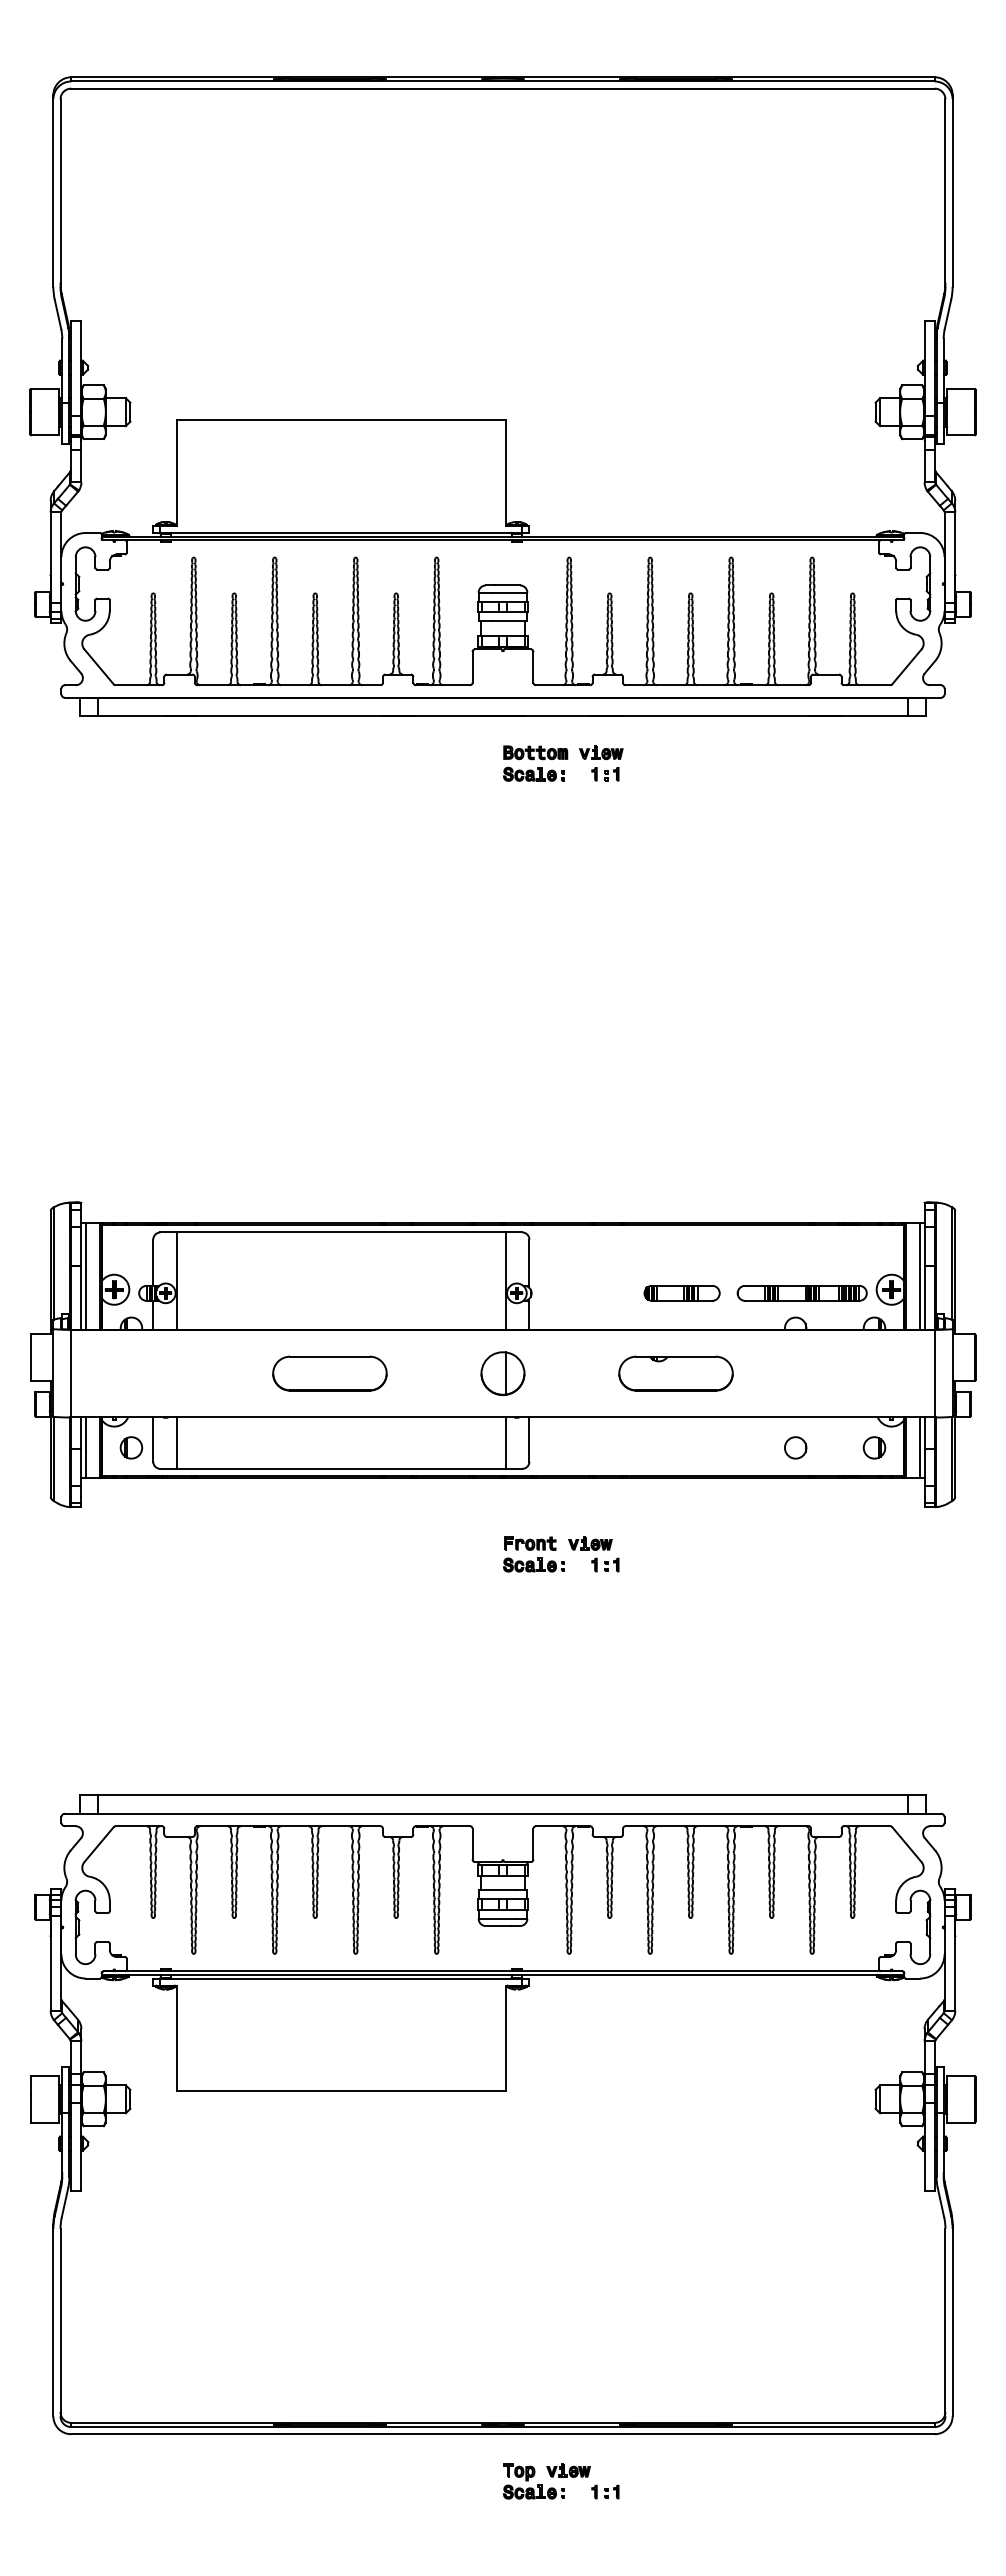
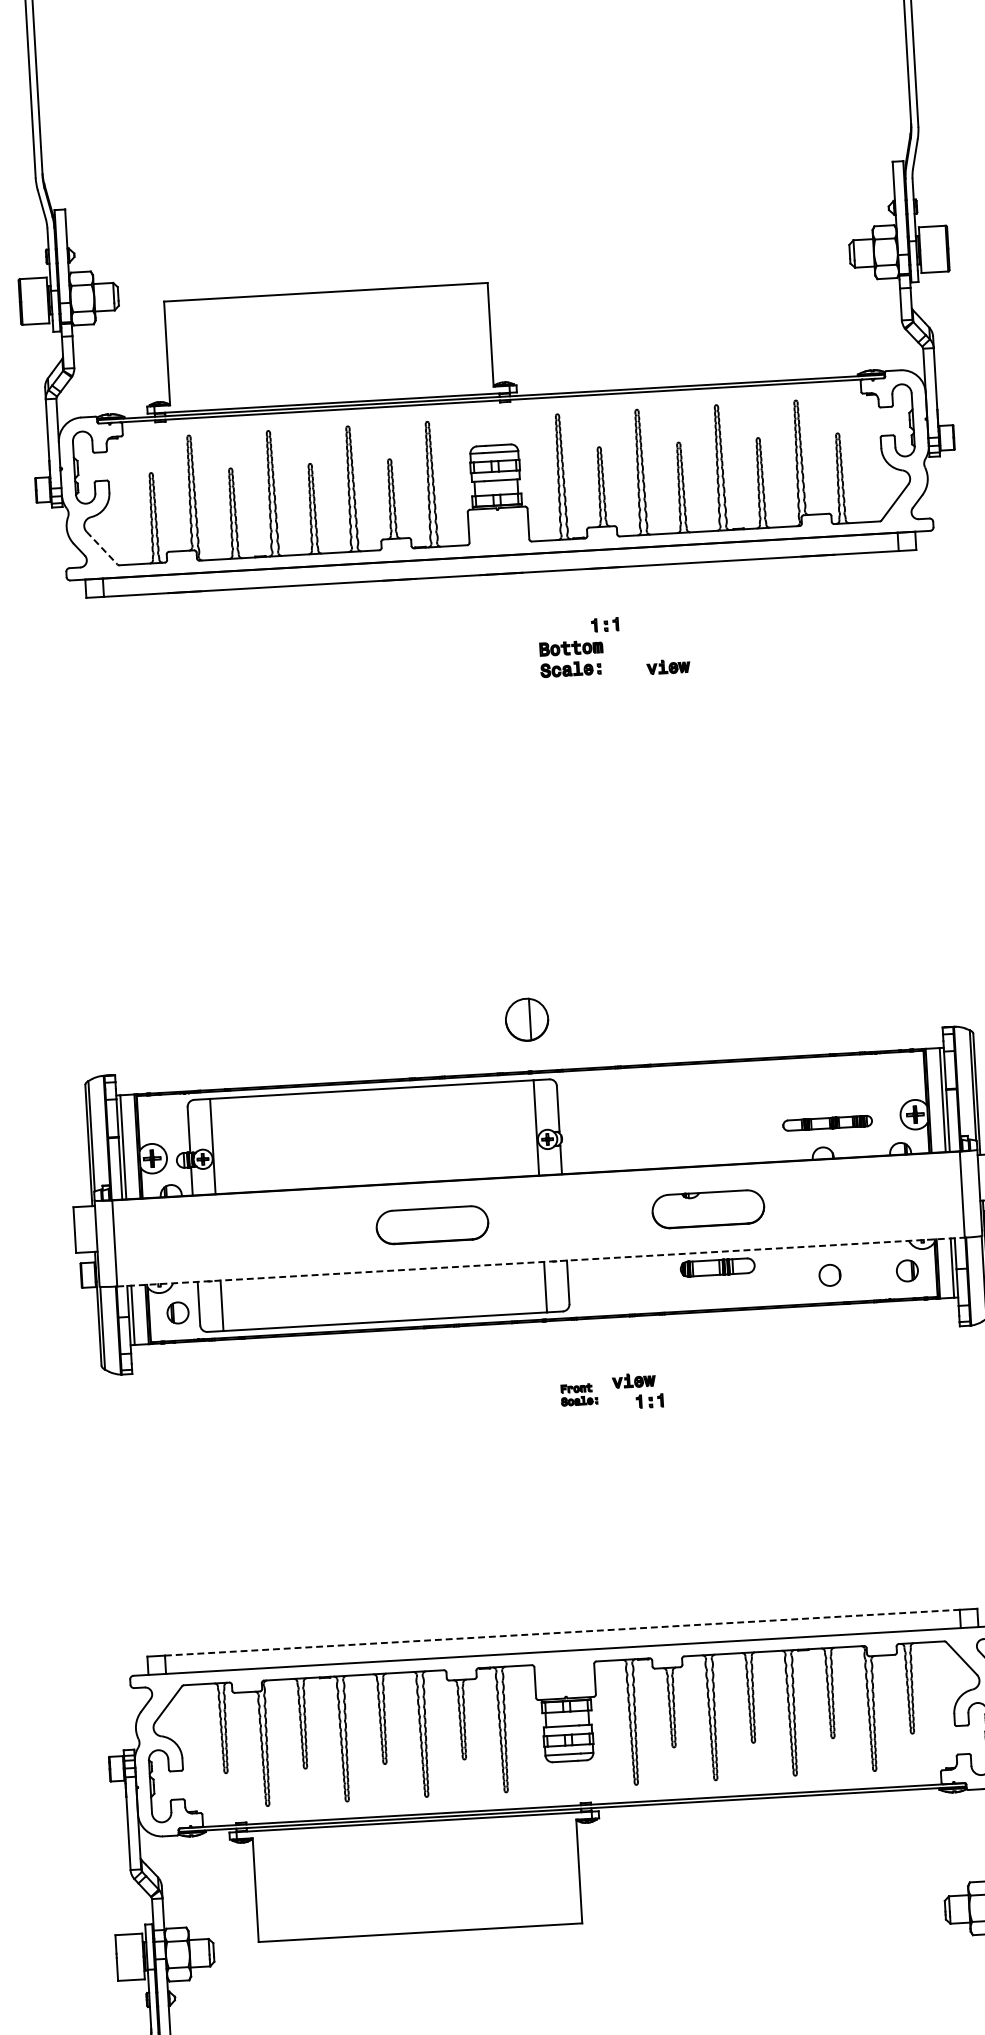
line: (99, 666) -> (102, 547), solid -> dashed
part: (601, 752) -> (668, 666), moved
part: (535, 763) -> (571, 658), moved
part: (681, 1293) -> (717, 1267), moved
part: (801, 1293) -> (827, 1123), size x0.7
part: (329, 1373) -> (432, 1225), moved
part: (502, 1373) -> (526, 1019), moved
line: (502, 1417) -> (540, 1262), solid -> dashed
part: (533, 1554) -> (578, 1394), size x0.6
line: (503, 1795) -> (562, 1633), solid -> dashed

